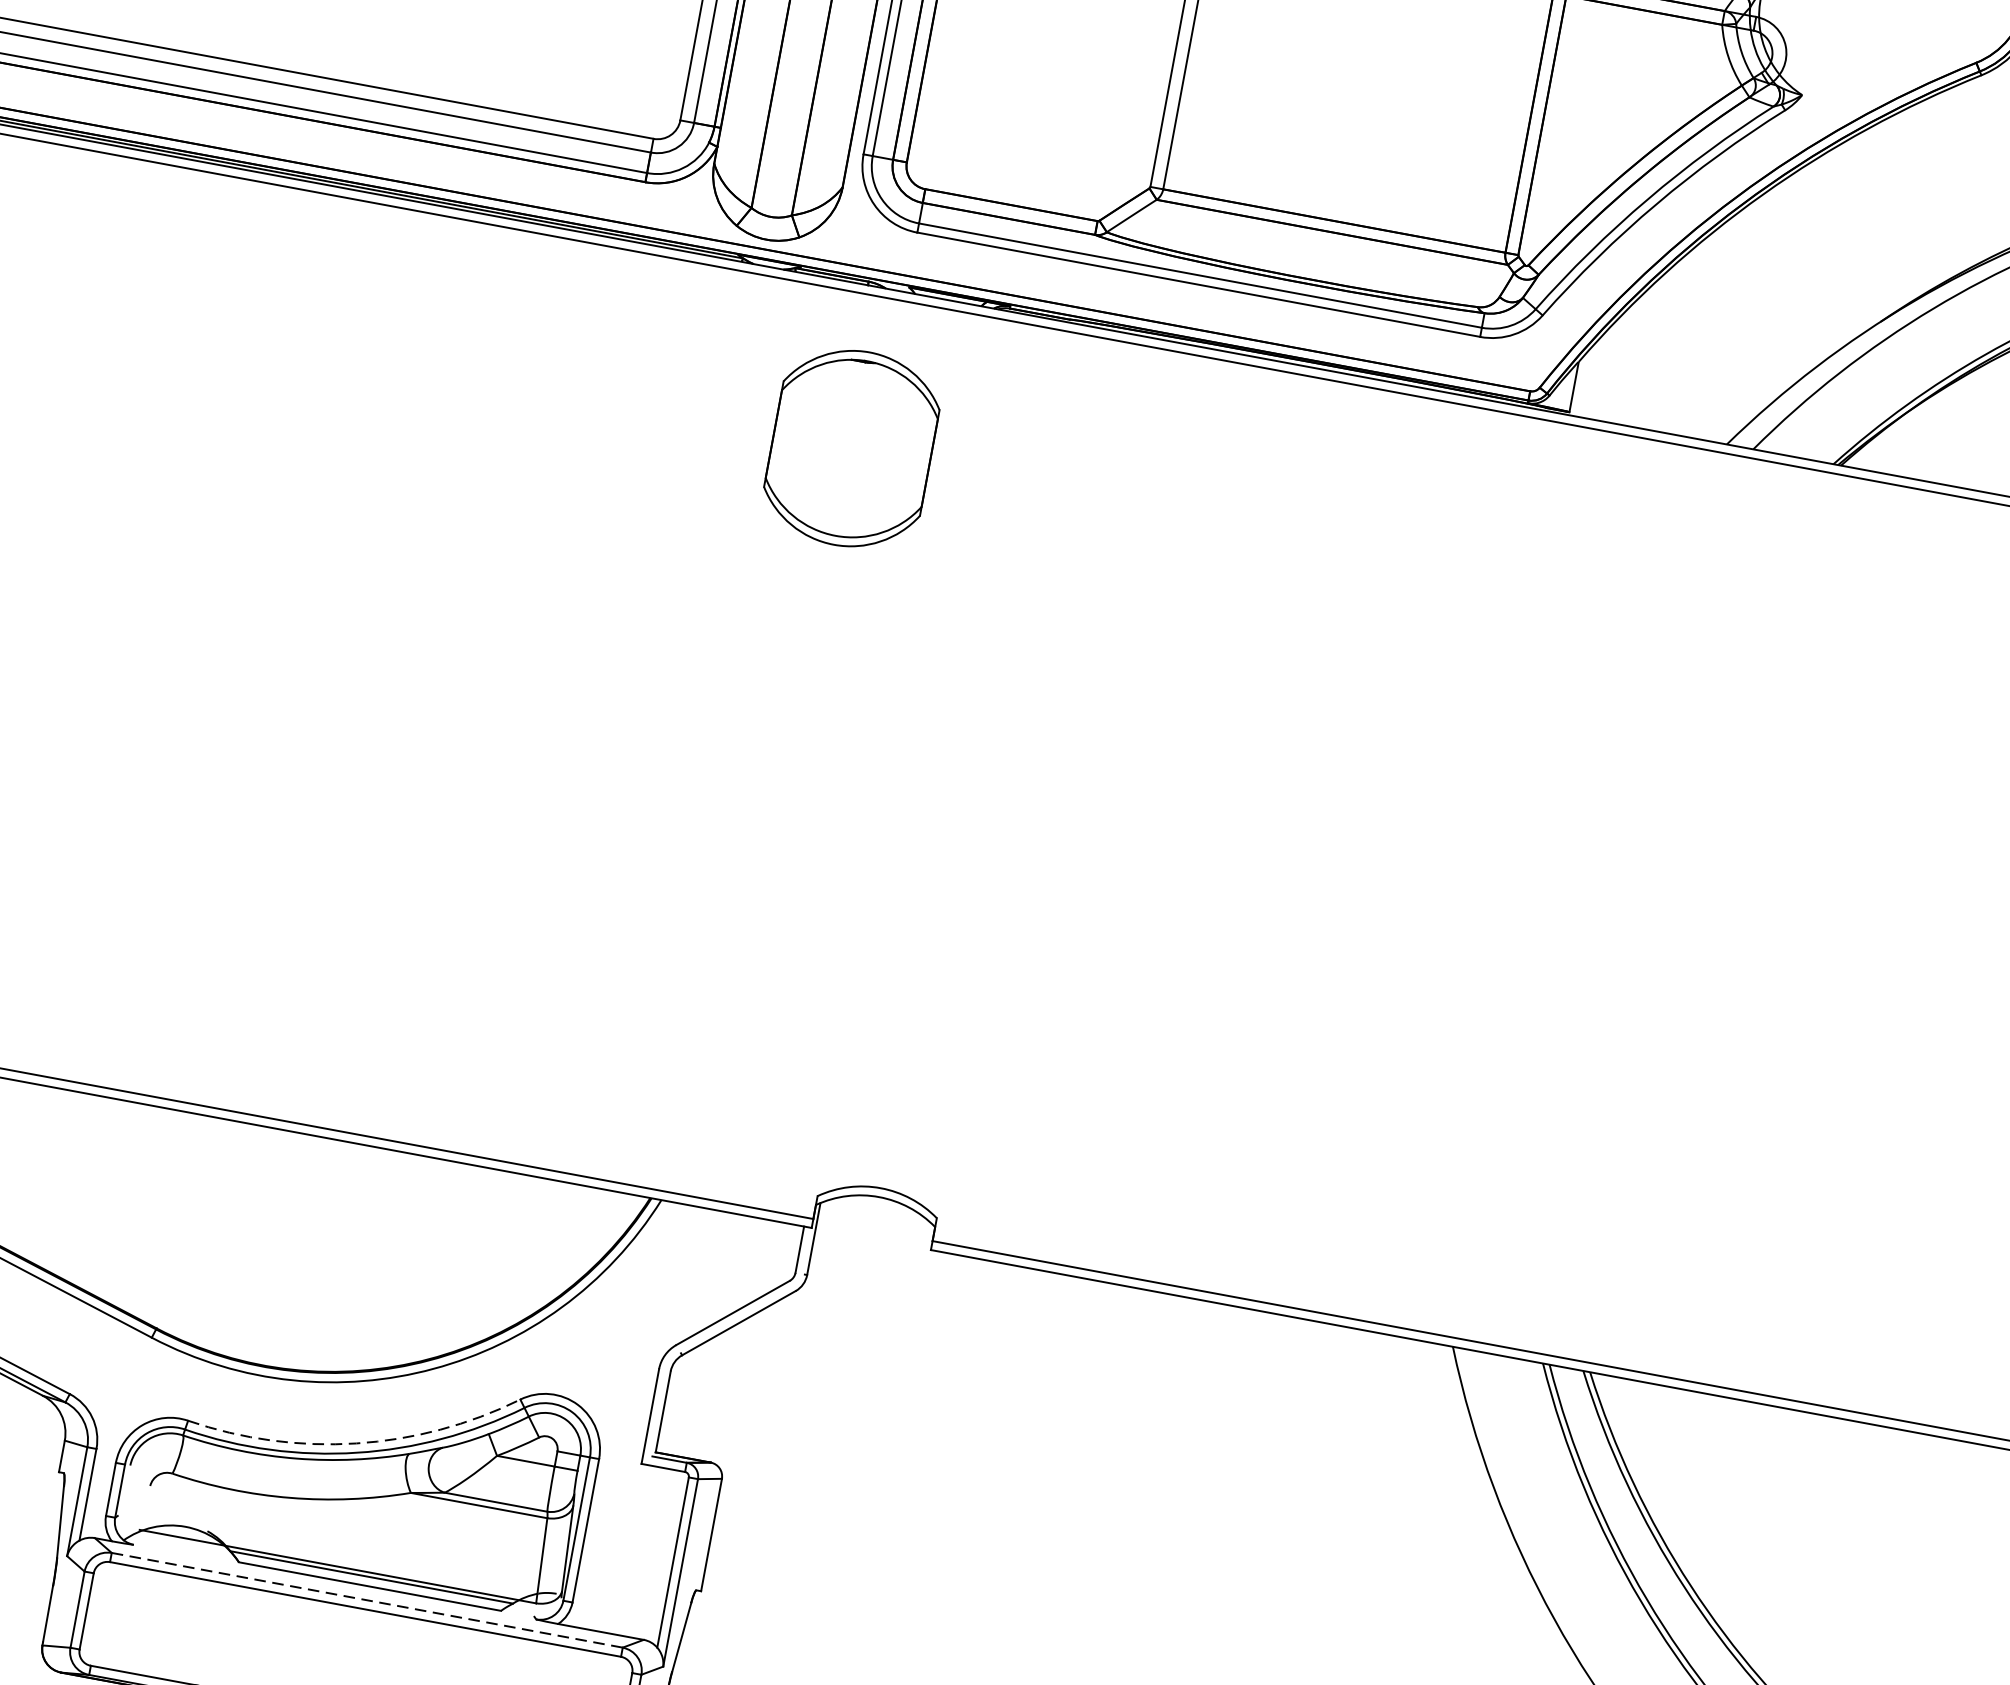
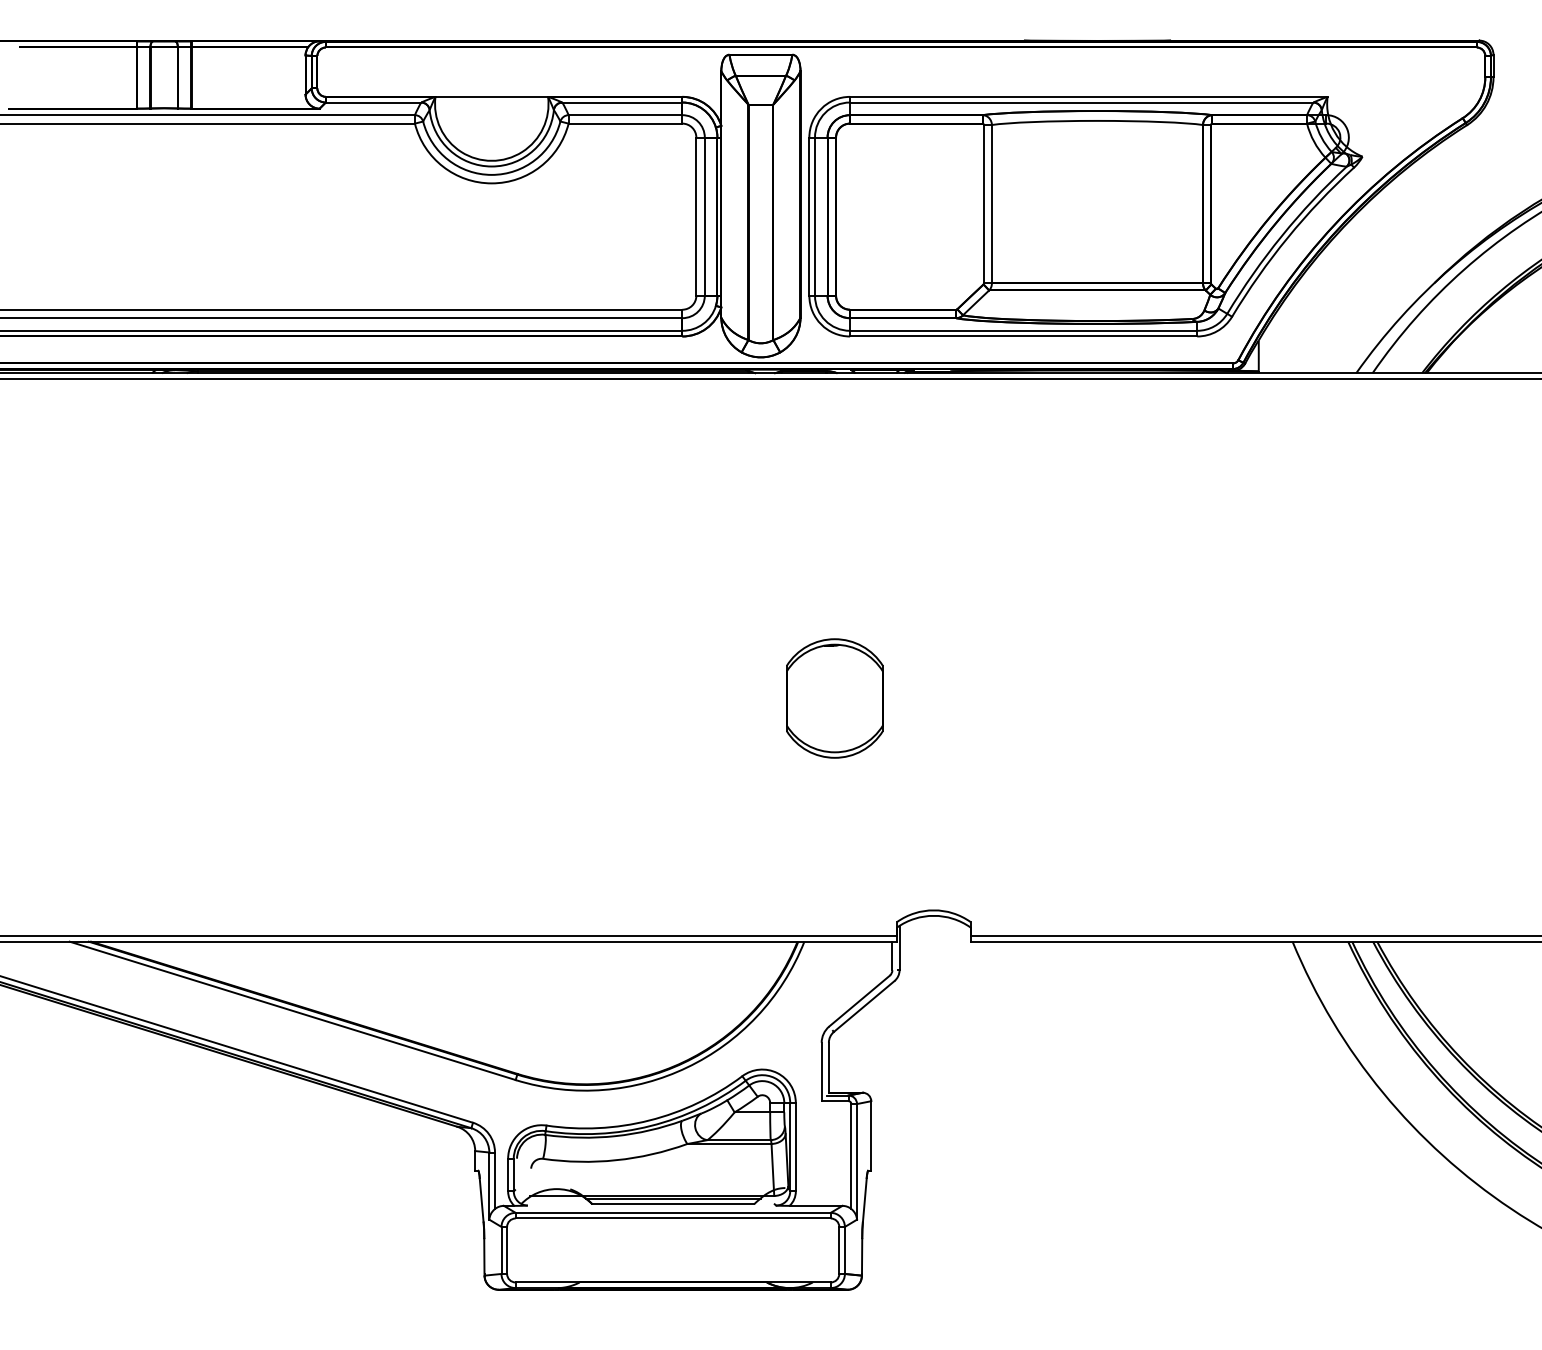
part: (851, 448) -> (834, 698), moved
arc: (356, 1443) -> (649, 1120), dashed -> solid
line: (367, 1599) -> (673, 1212), dashed -> solid

